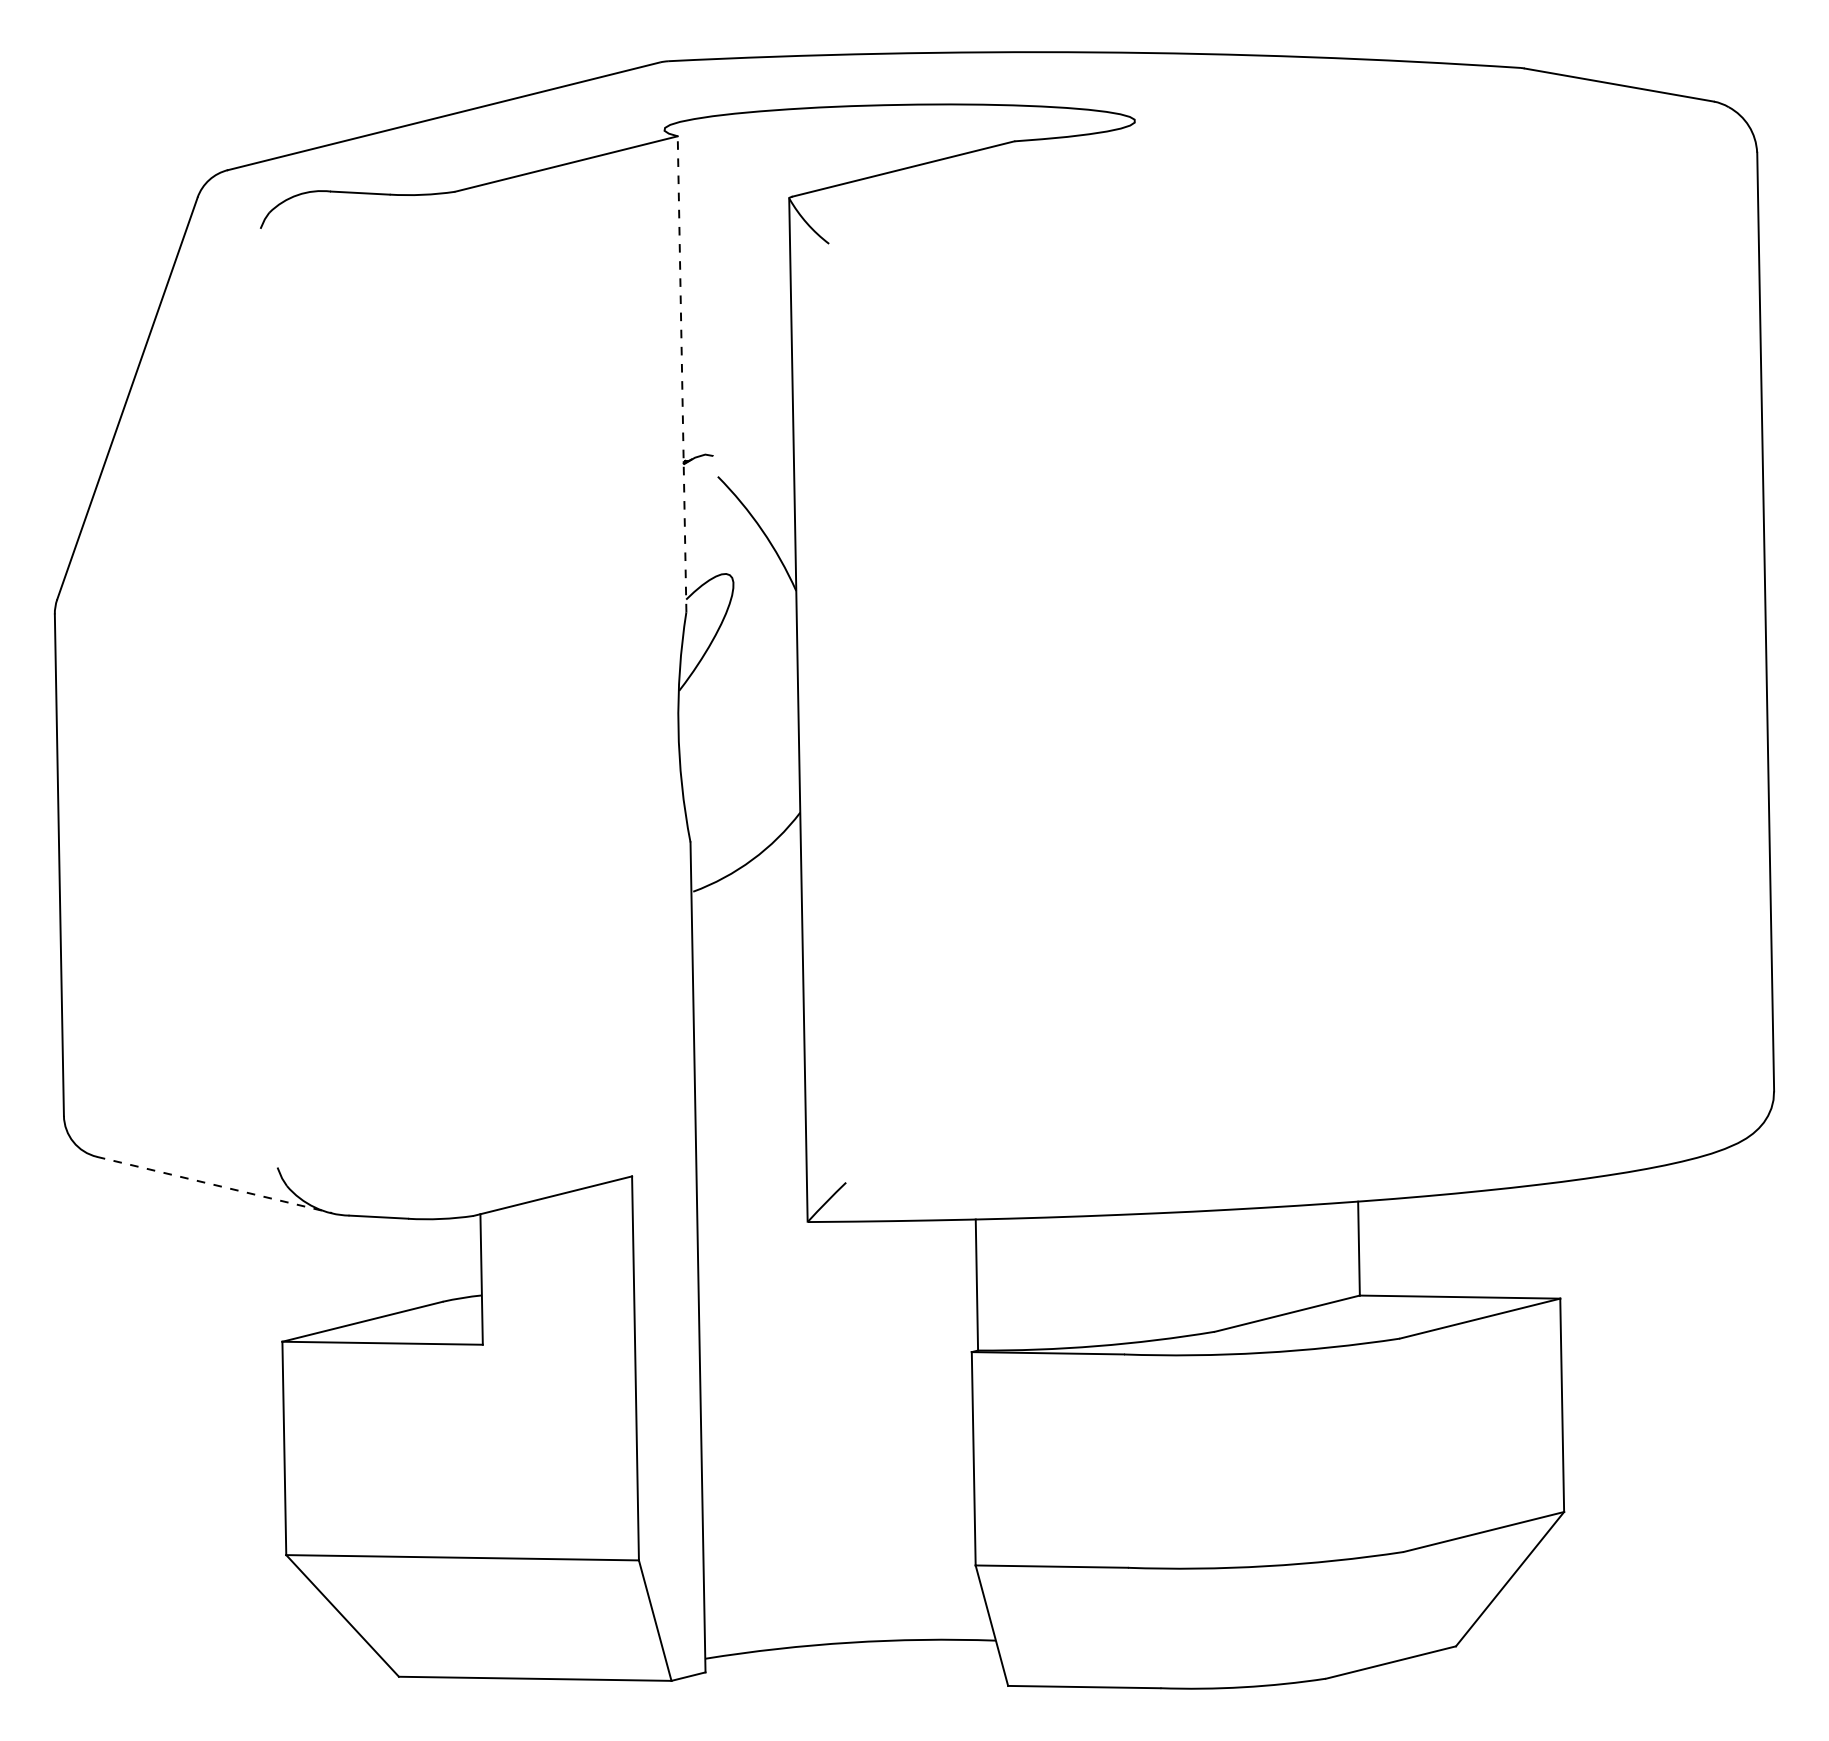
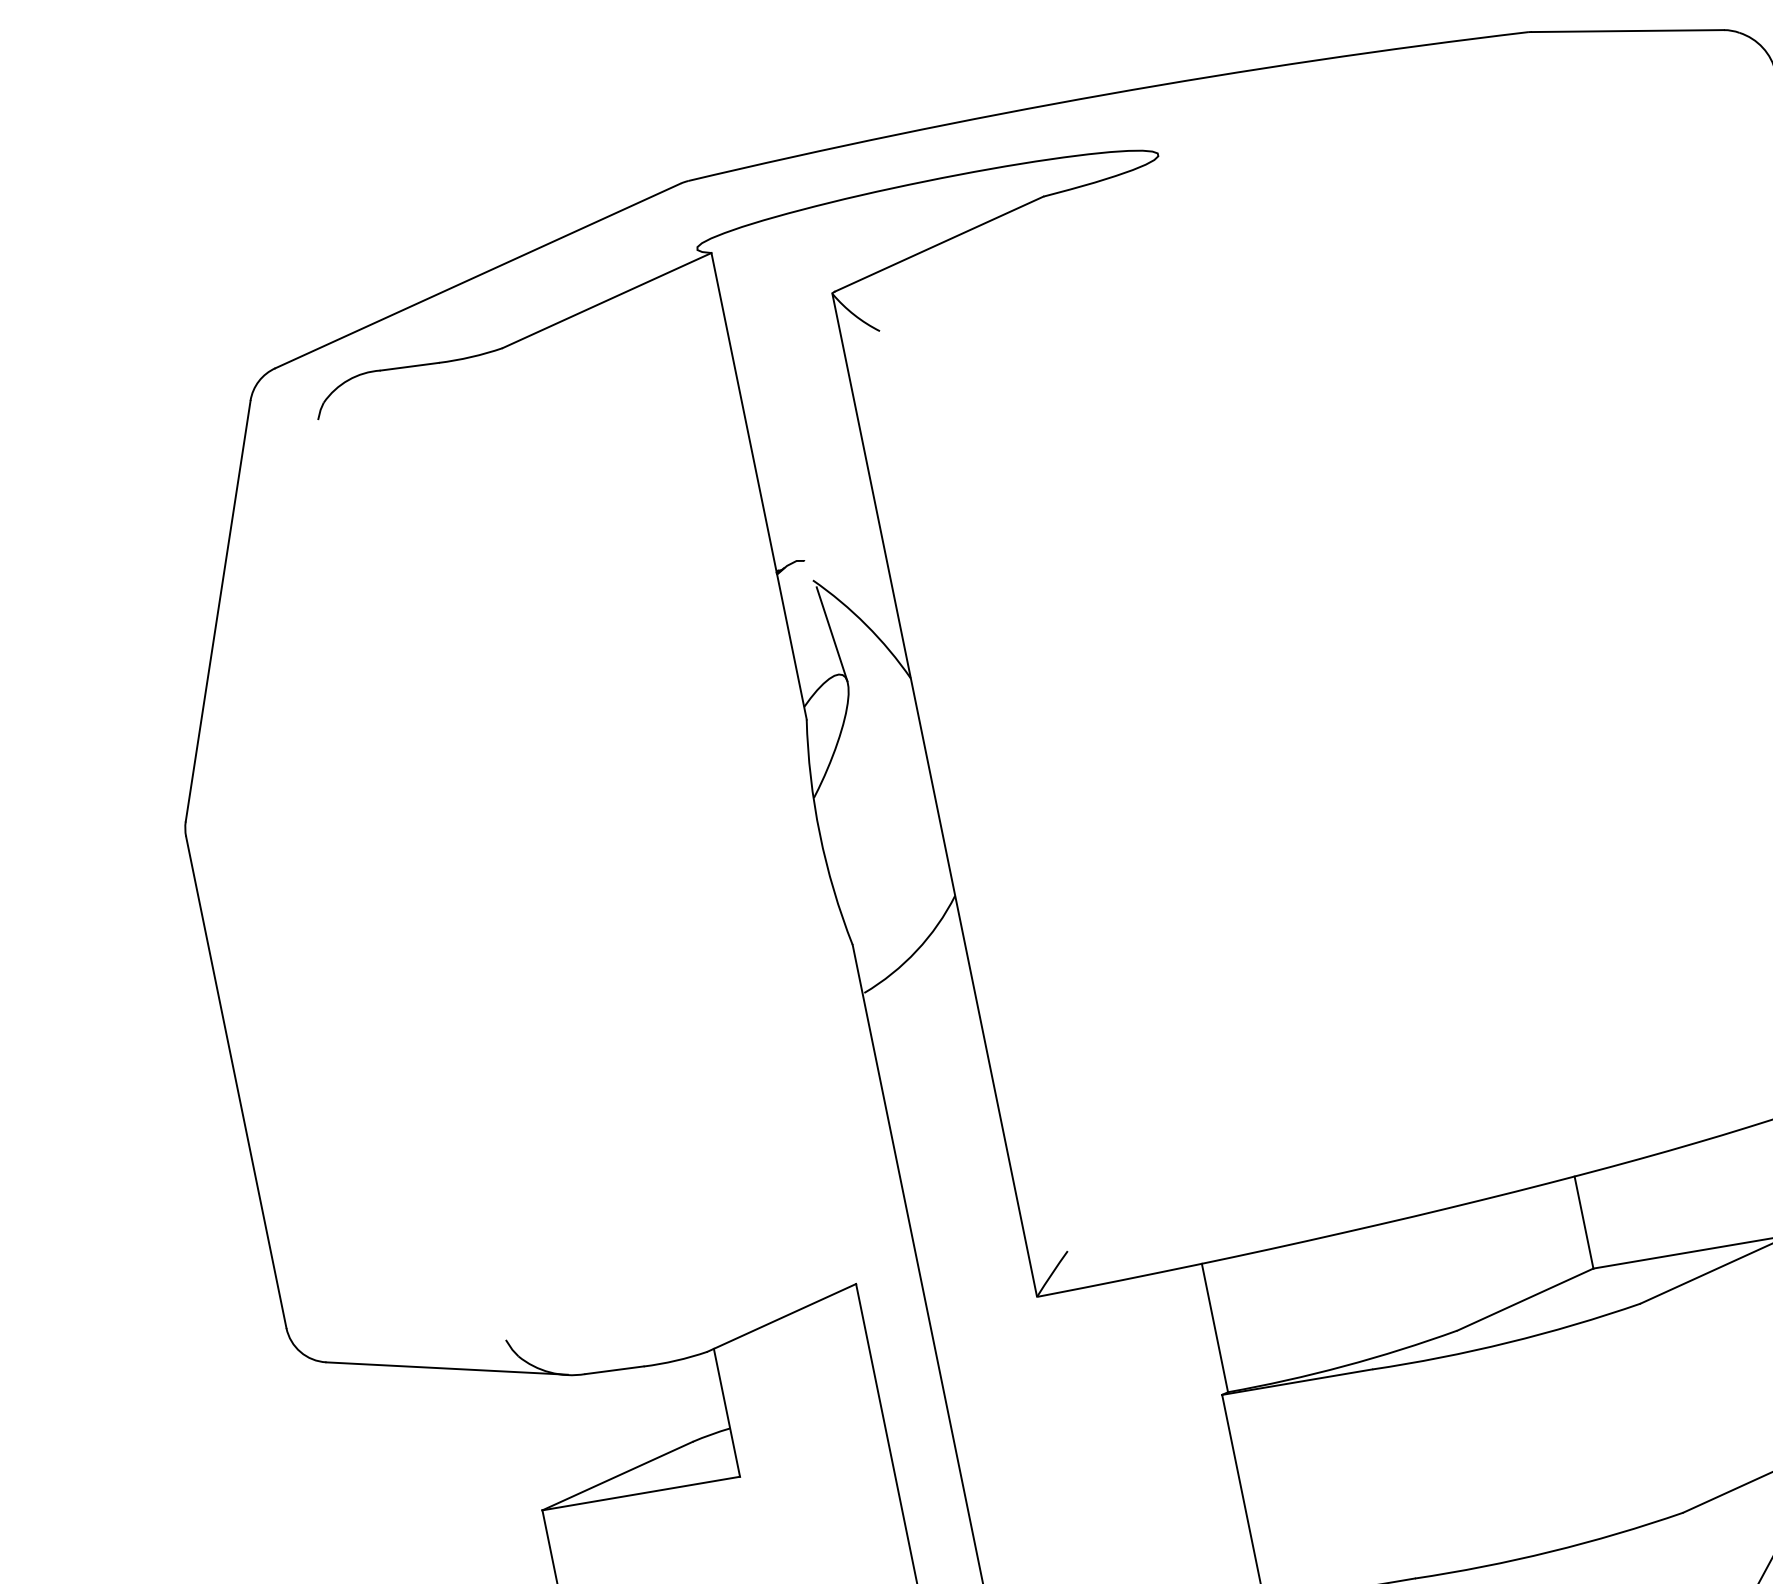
line: (682, 373) -> (759, 485), dashed -> solid
line: (726, 532) -> (831, 633), added
line: (214, 1184) -> (446, 1368), dashed -> solid

